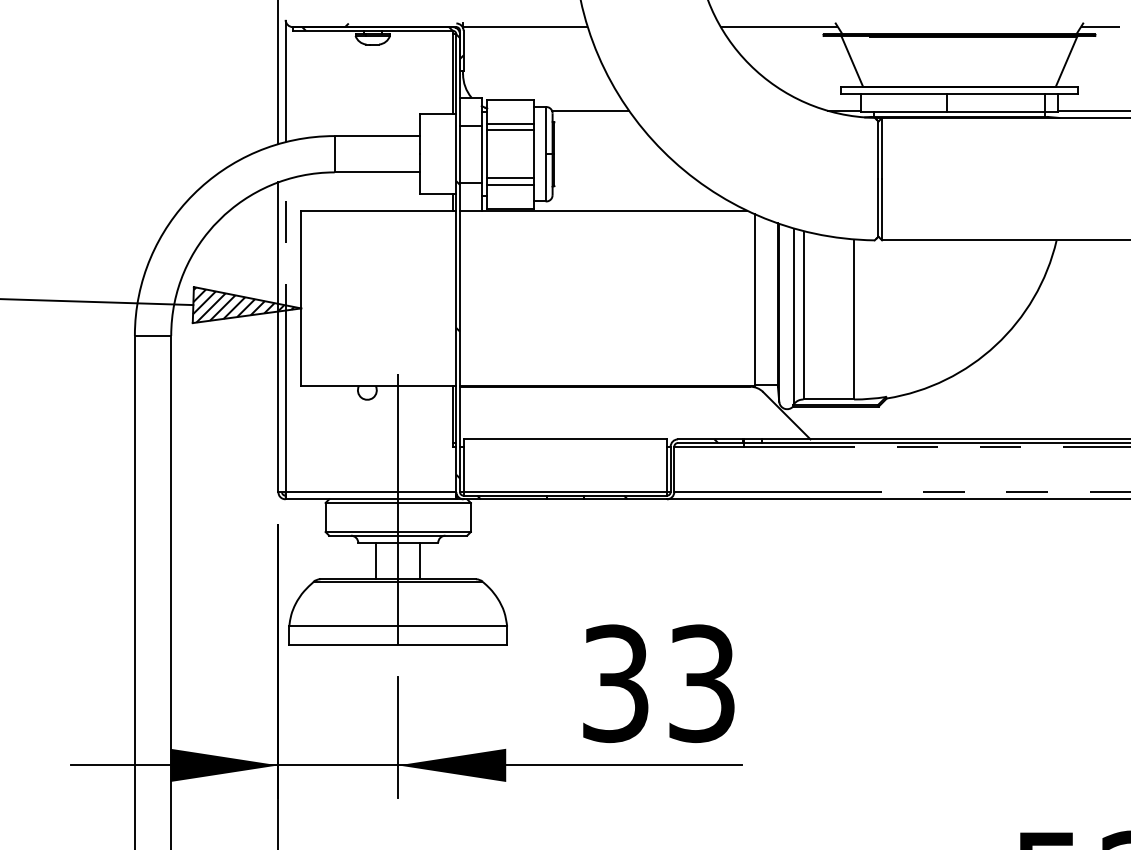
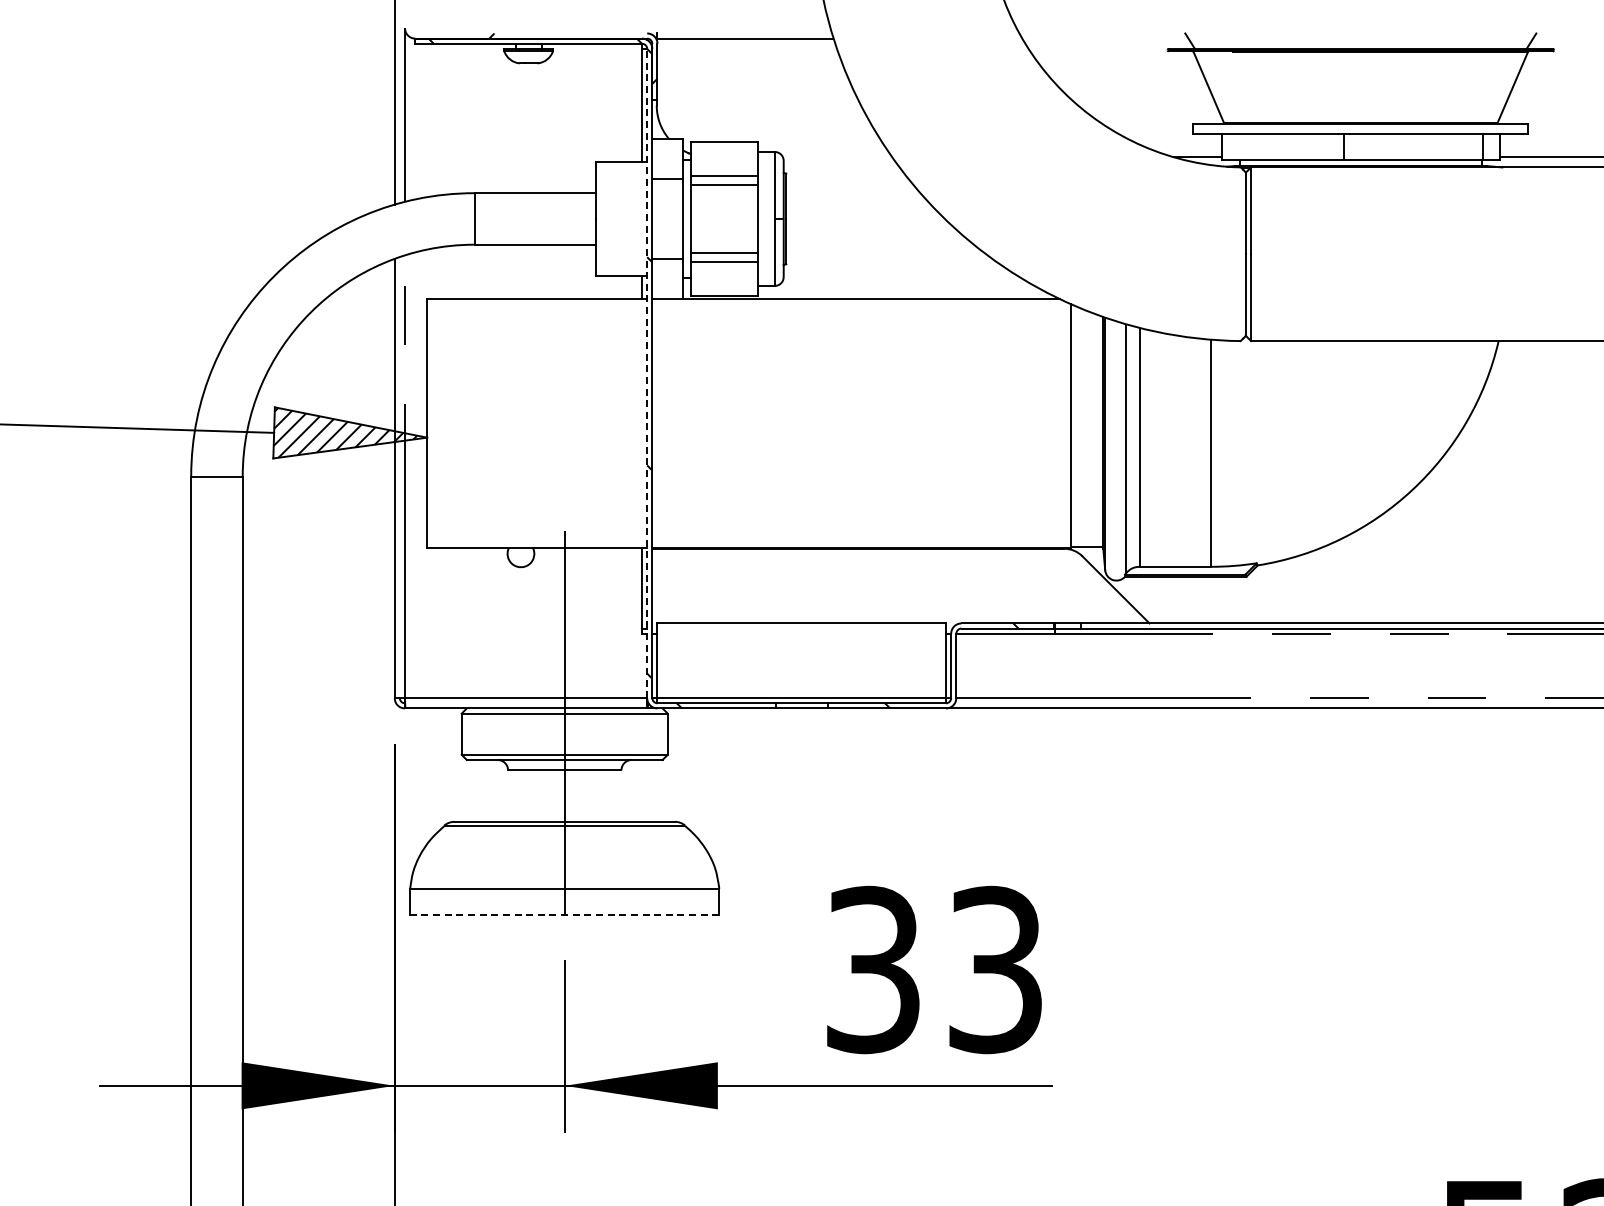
line: (779, 27) -> (1105, 38), removed
line: (1100, 27) -> (1560, 38), removed
line: (590, 110) -> (837, 157), removed
line: (456, 263) -> (647, 373), solid -> dashed
line: (376, 560) -> (533, 795), removed
line: (419, 560) -> (595, 795), removed
line: (398, 644) -> (564, 914), solid -> dashed

